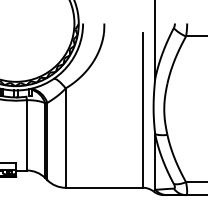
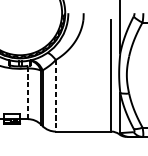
line: (26, 134) -> (27, 93), solid -> dashed
line: (65, 138) -> (55, 96), solid -> dashed

